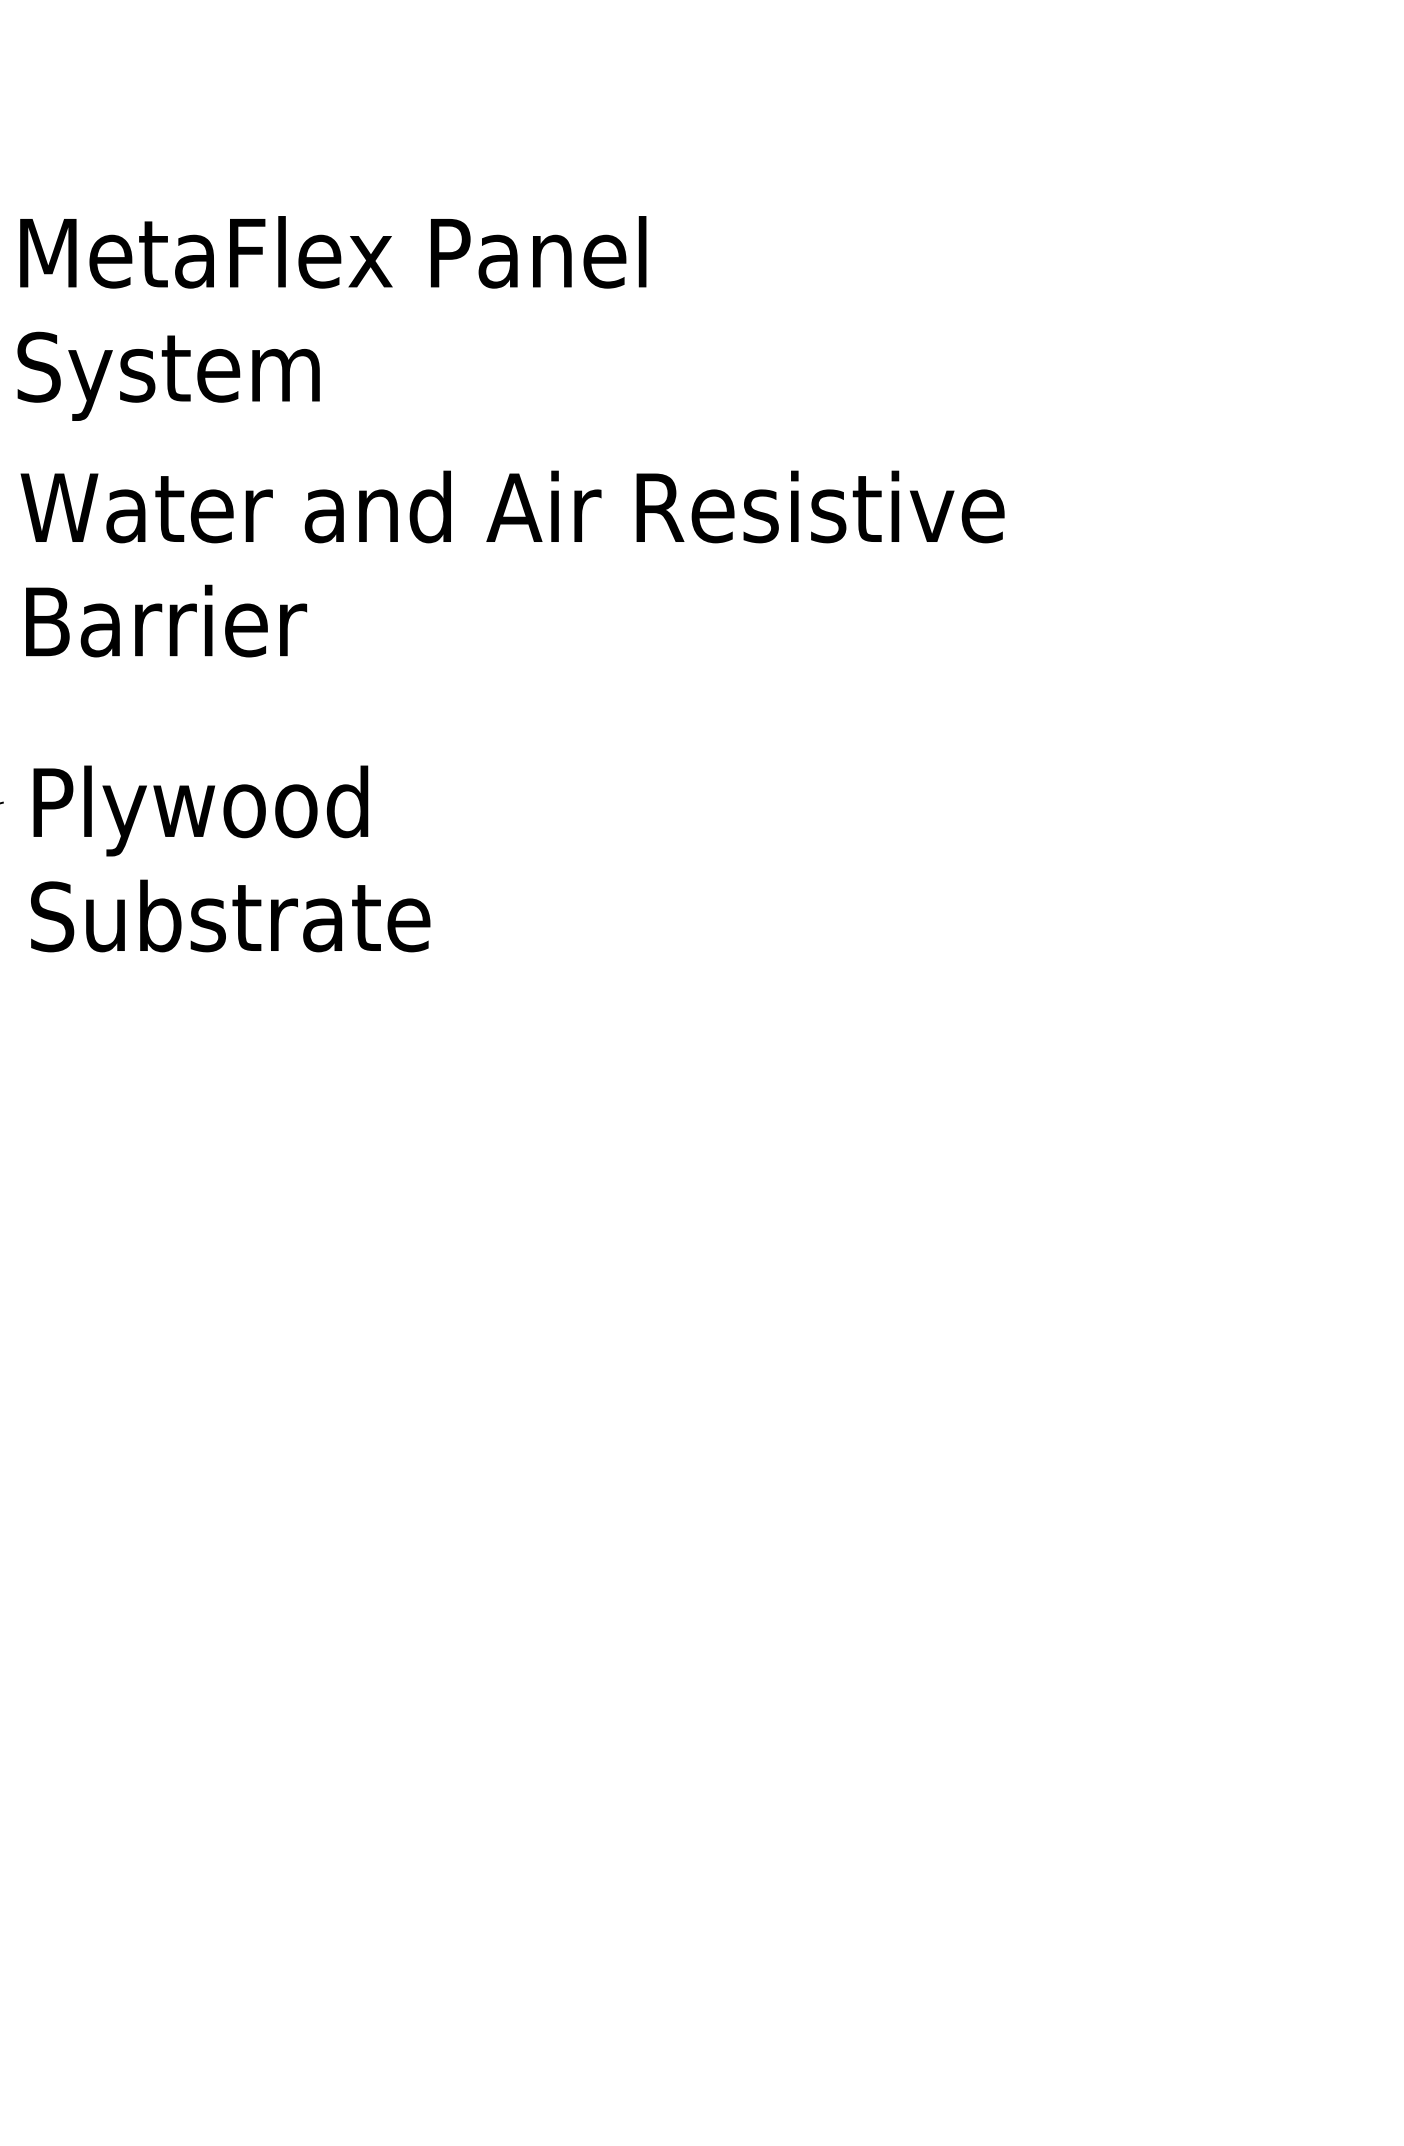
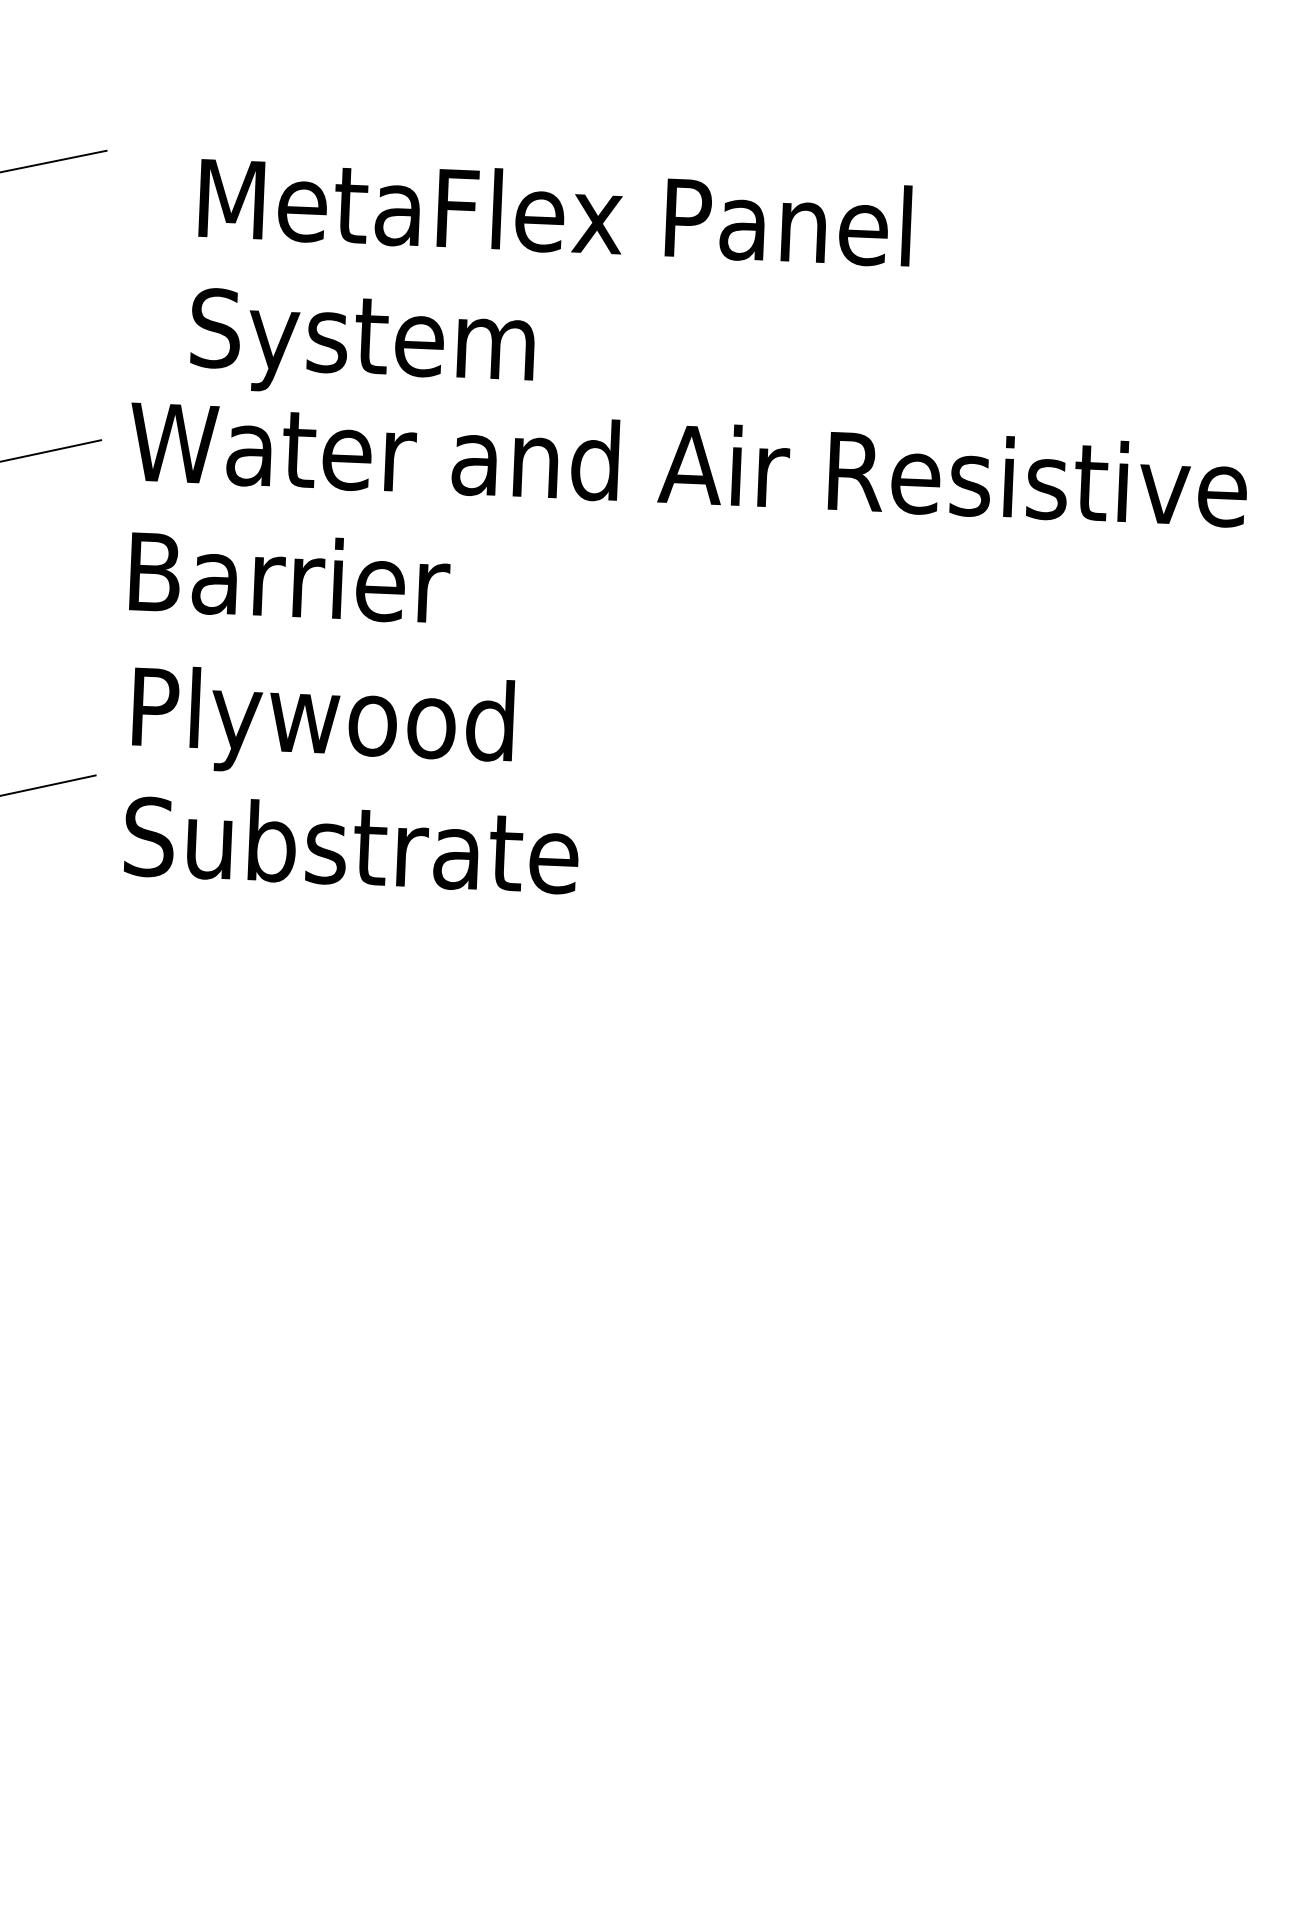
text: (331, 318) -> (550, 286), moved
text: (230, 858) -> (354, 779), moved

